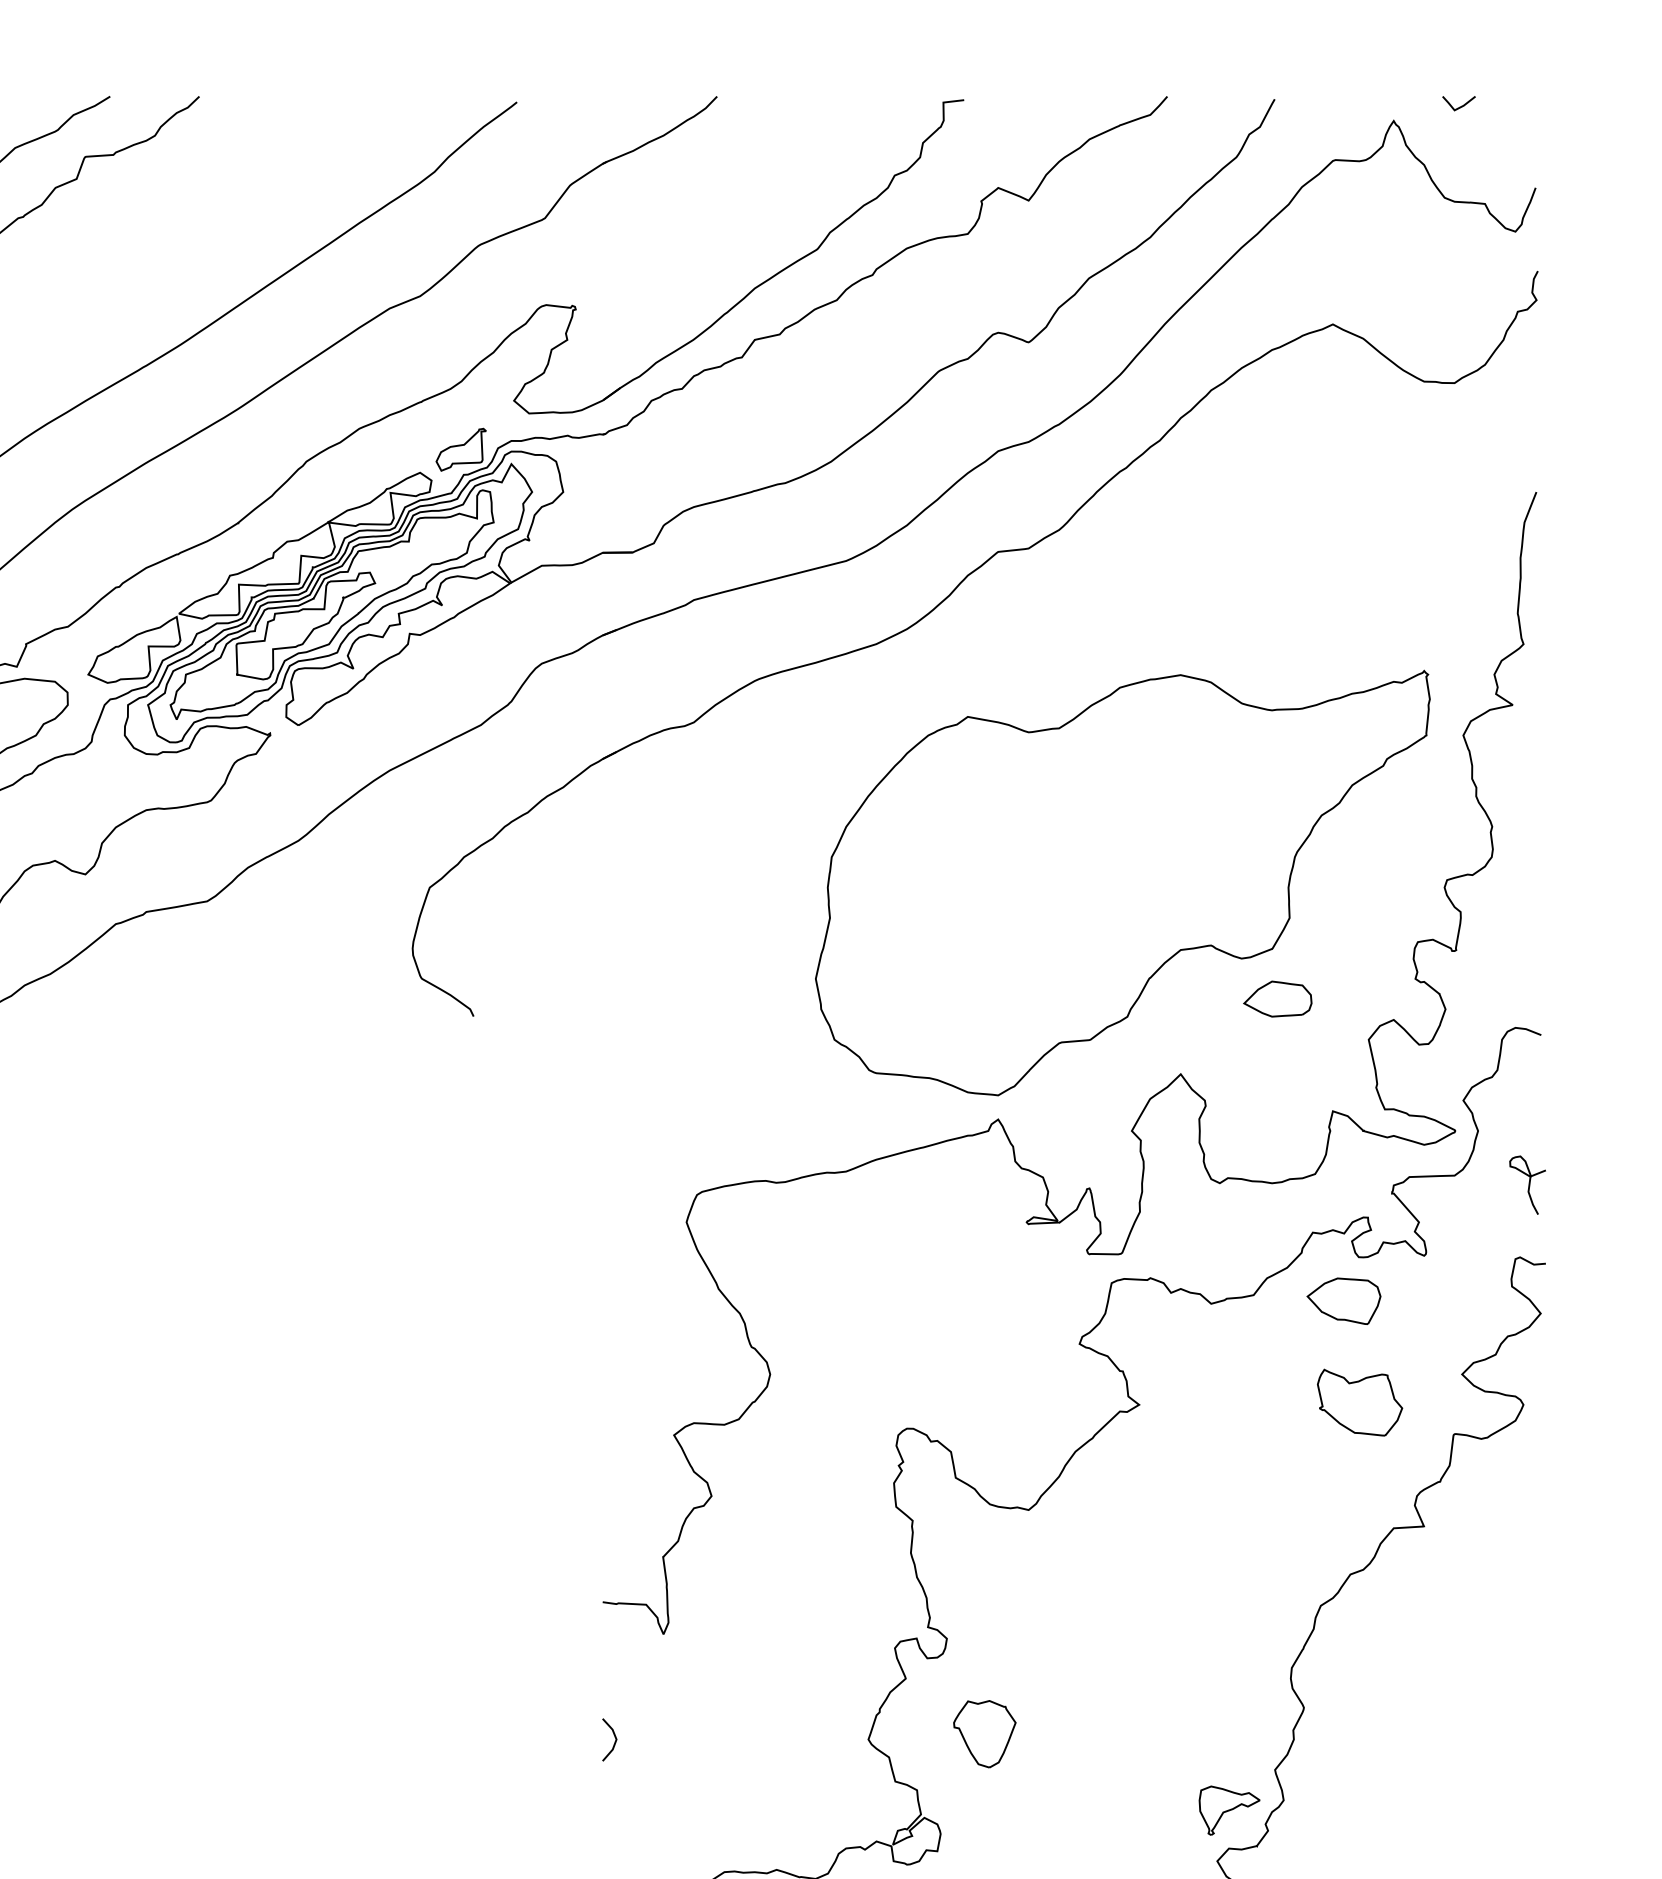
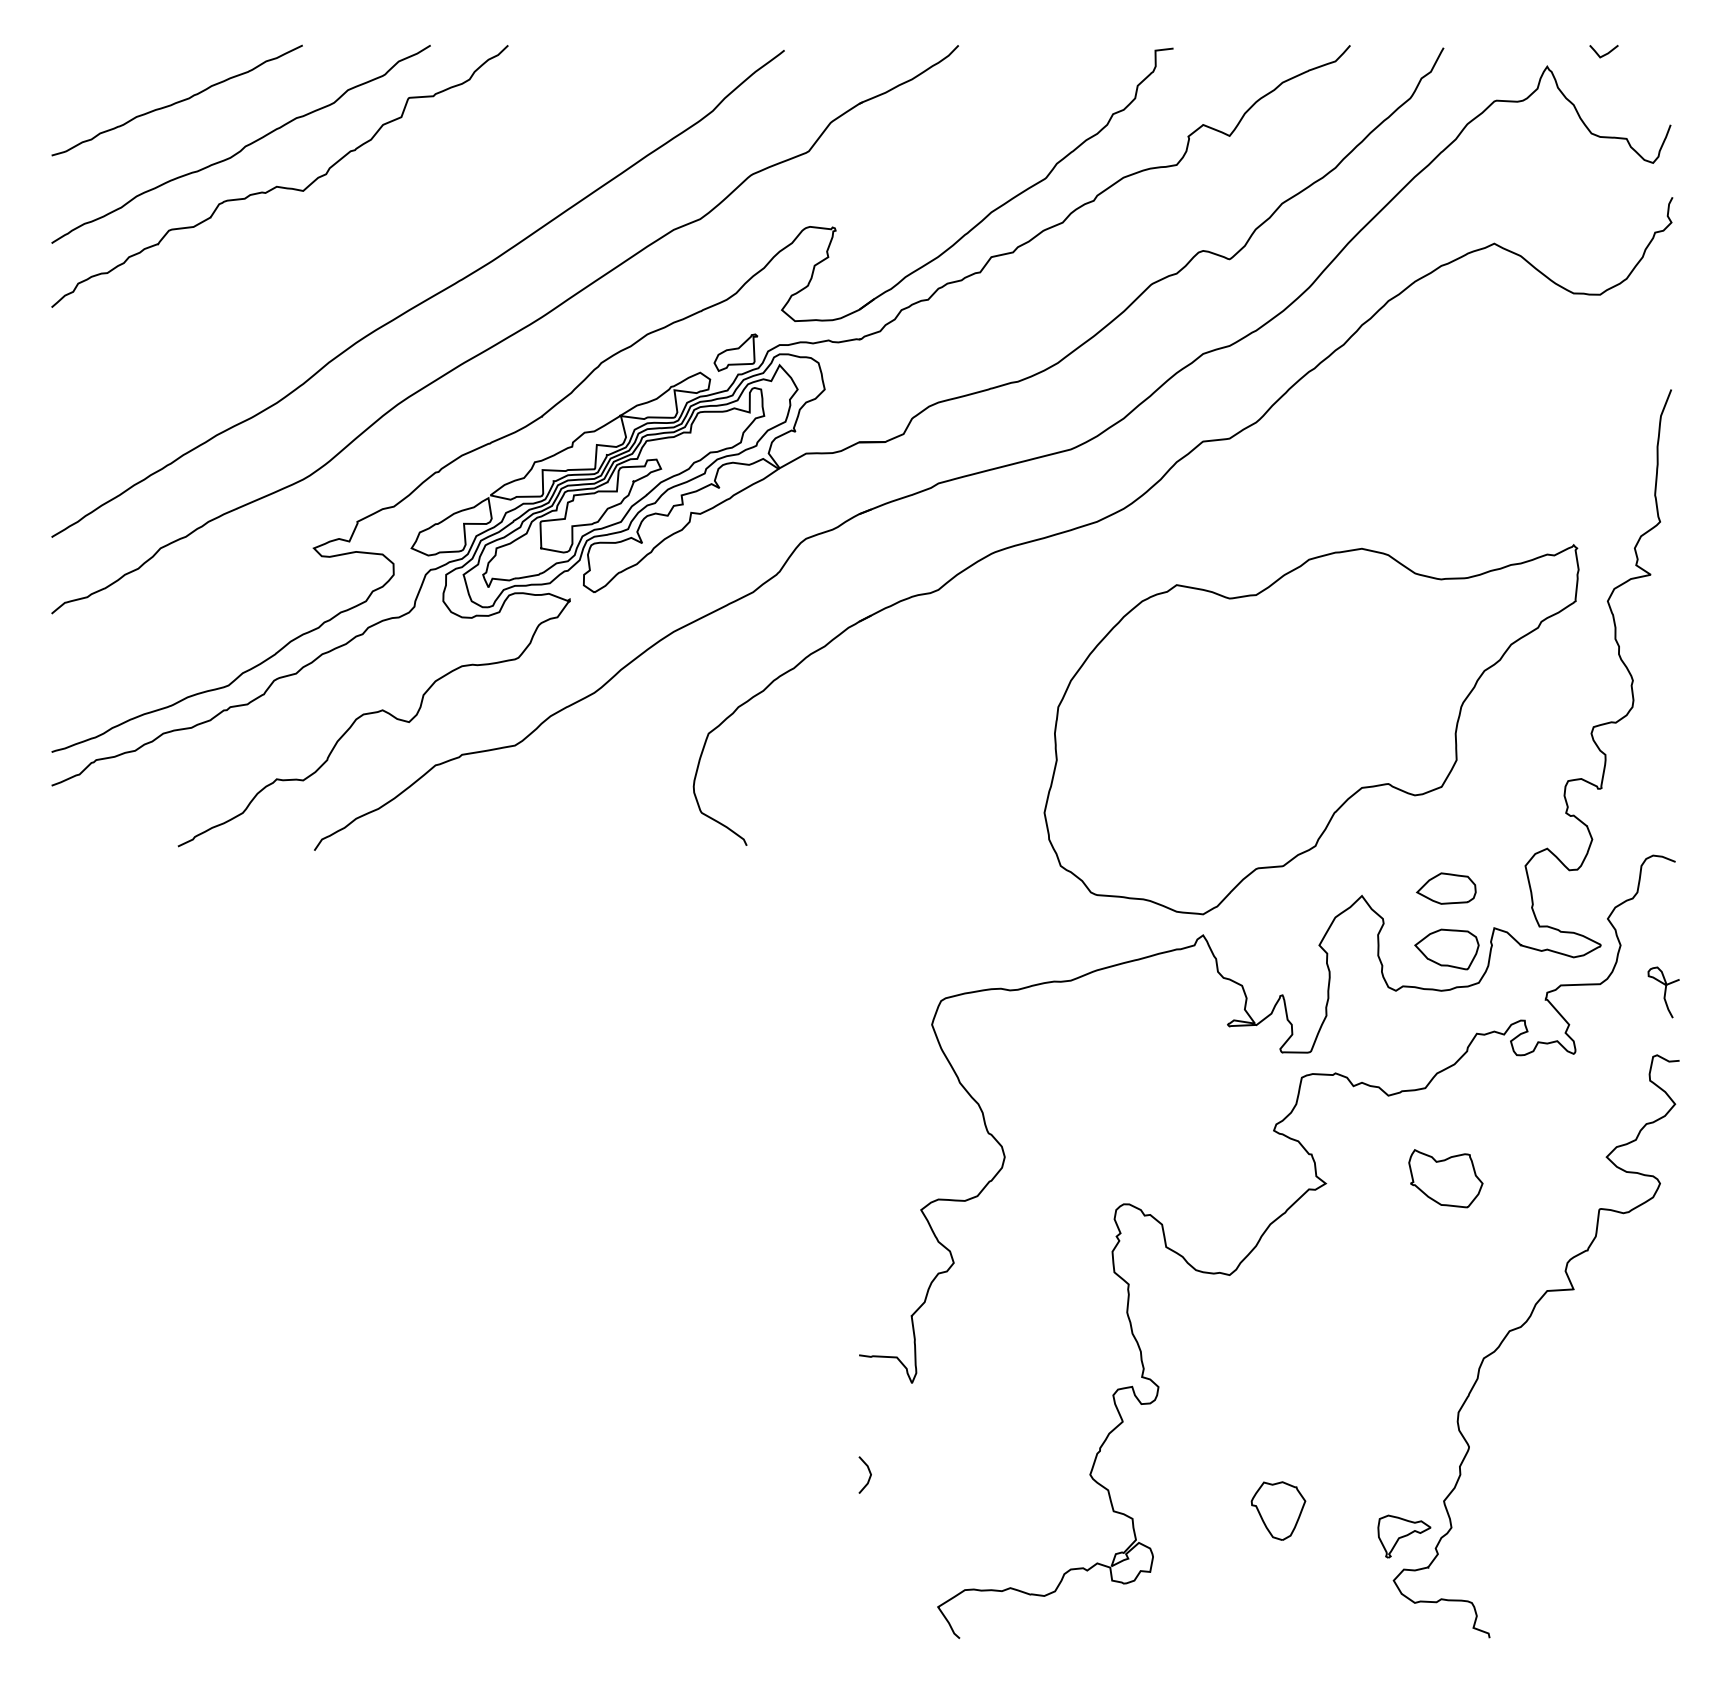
part: (1277, 998) -> (1446, 888), moved
part: (1343, 1301) -> (1446, 949), moved
part: (1359, 1402) -> (1445, 1178), moved
part: (984, 1733) -> (1278, 1510), moved

